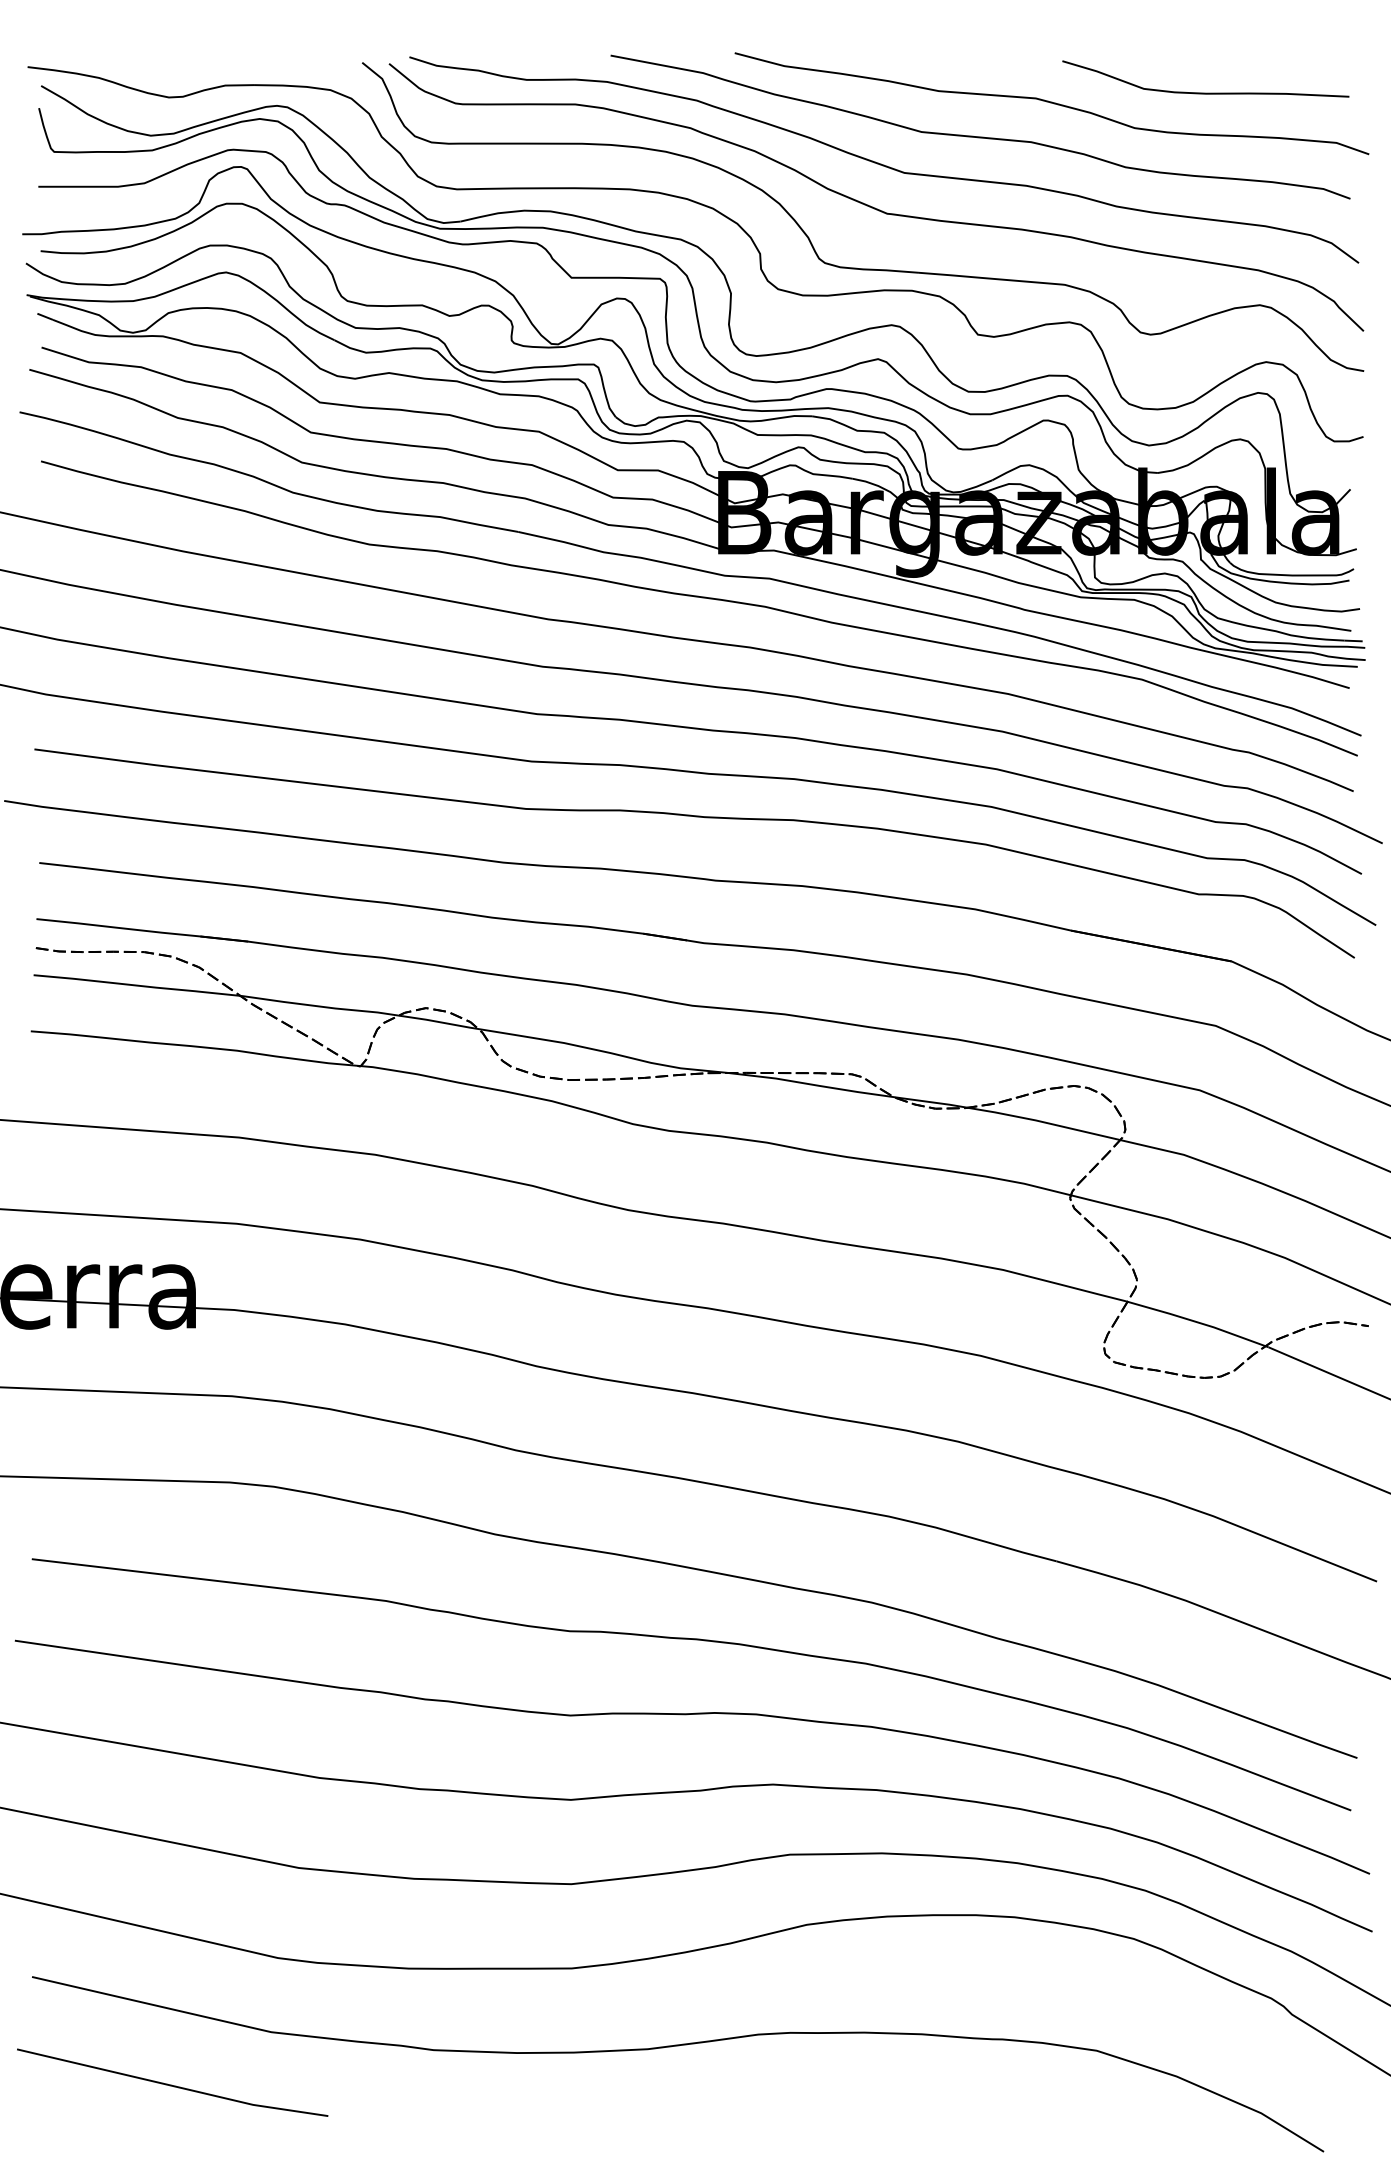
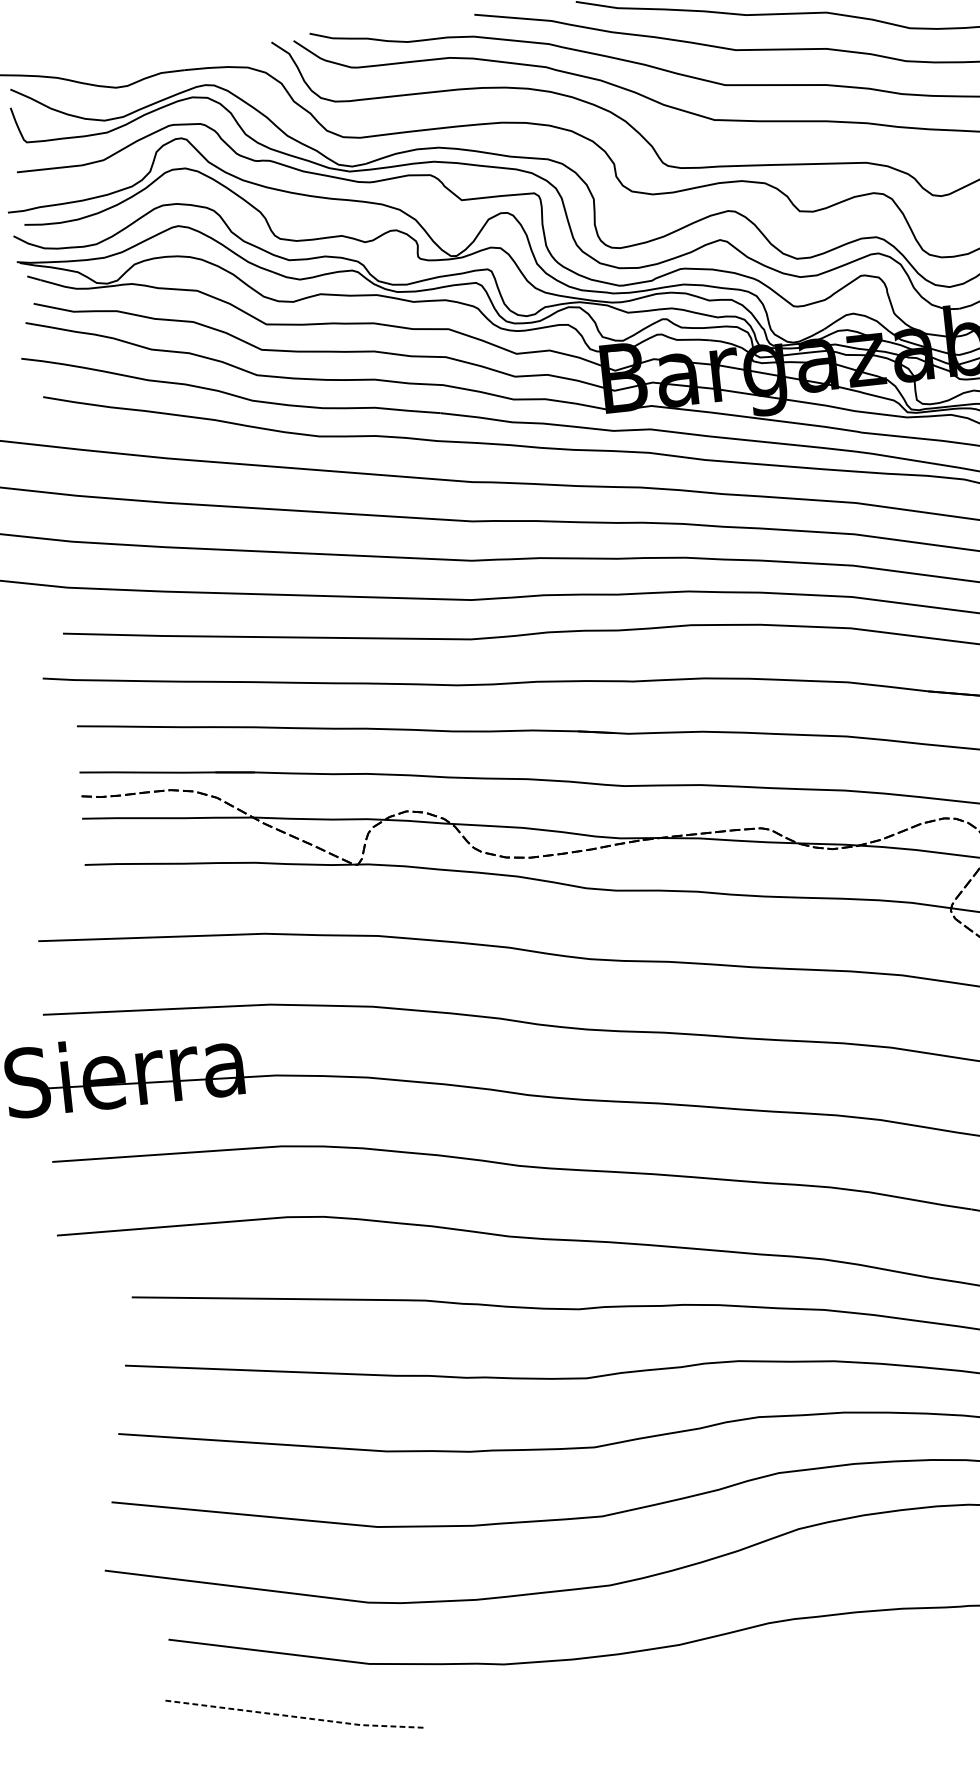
line: (173, 2086) -> (294, 1717), solid -> dashed

